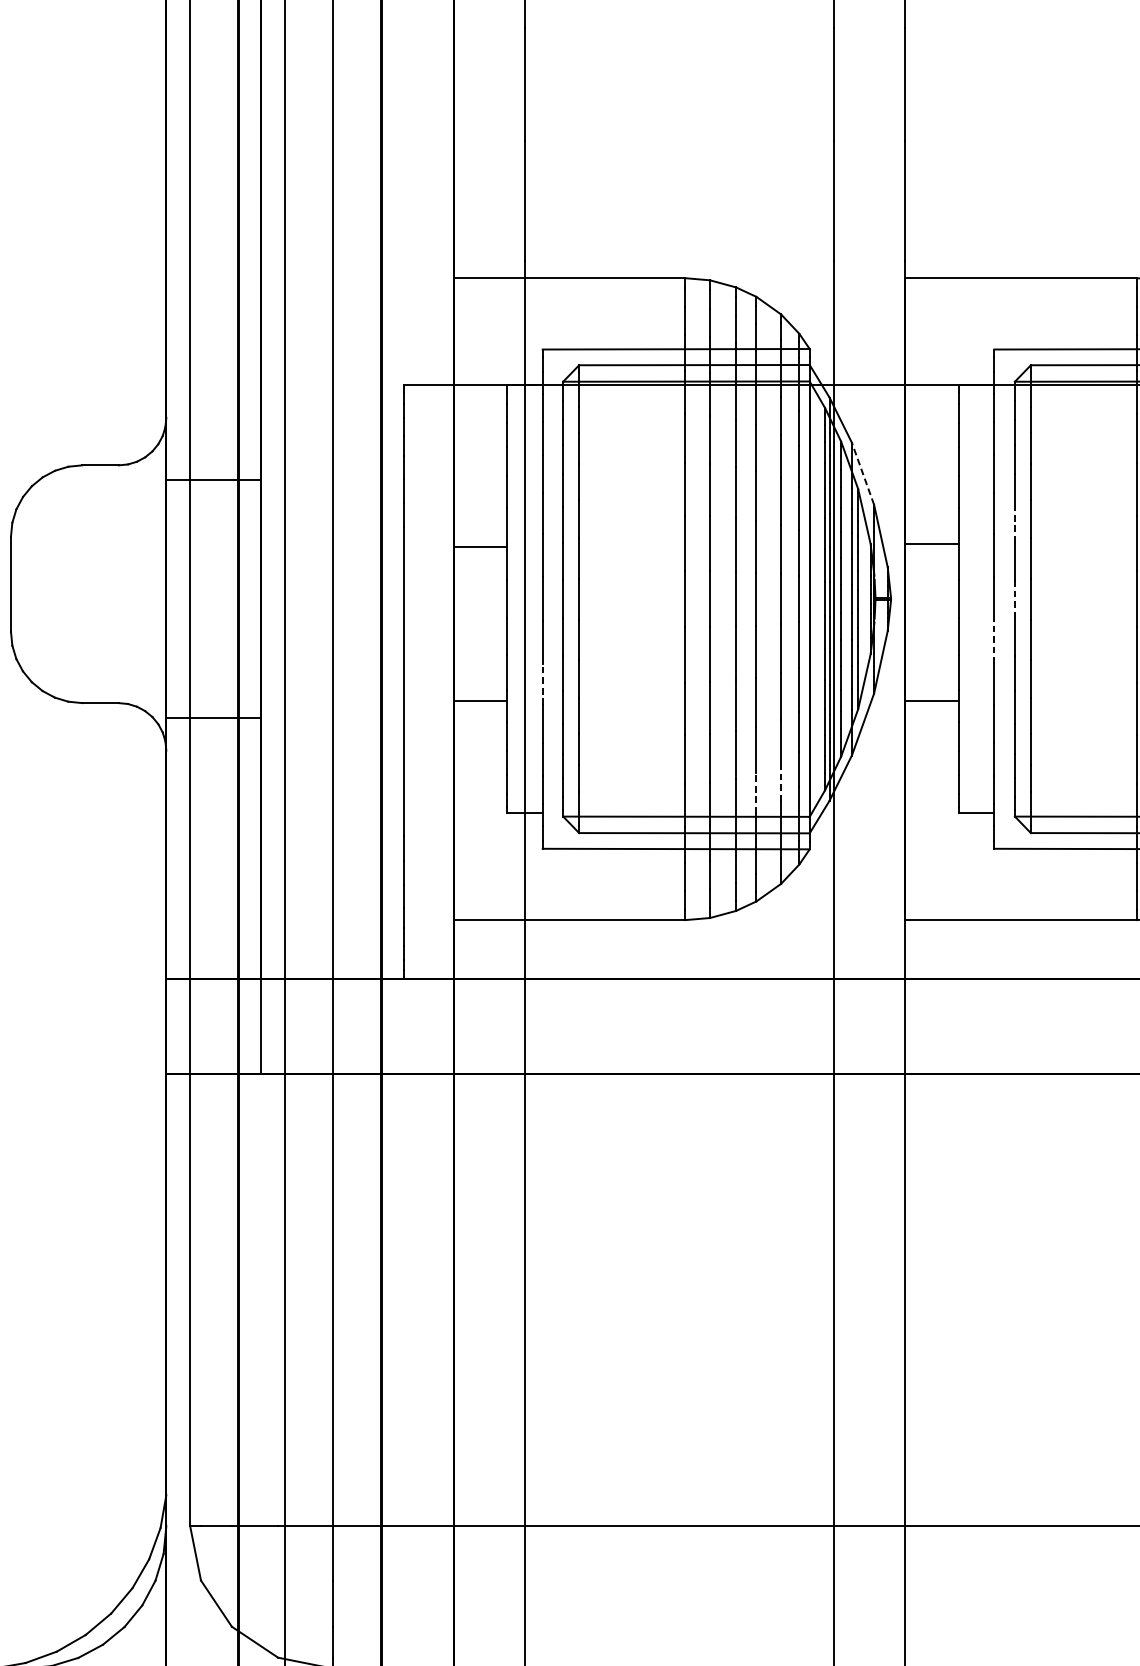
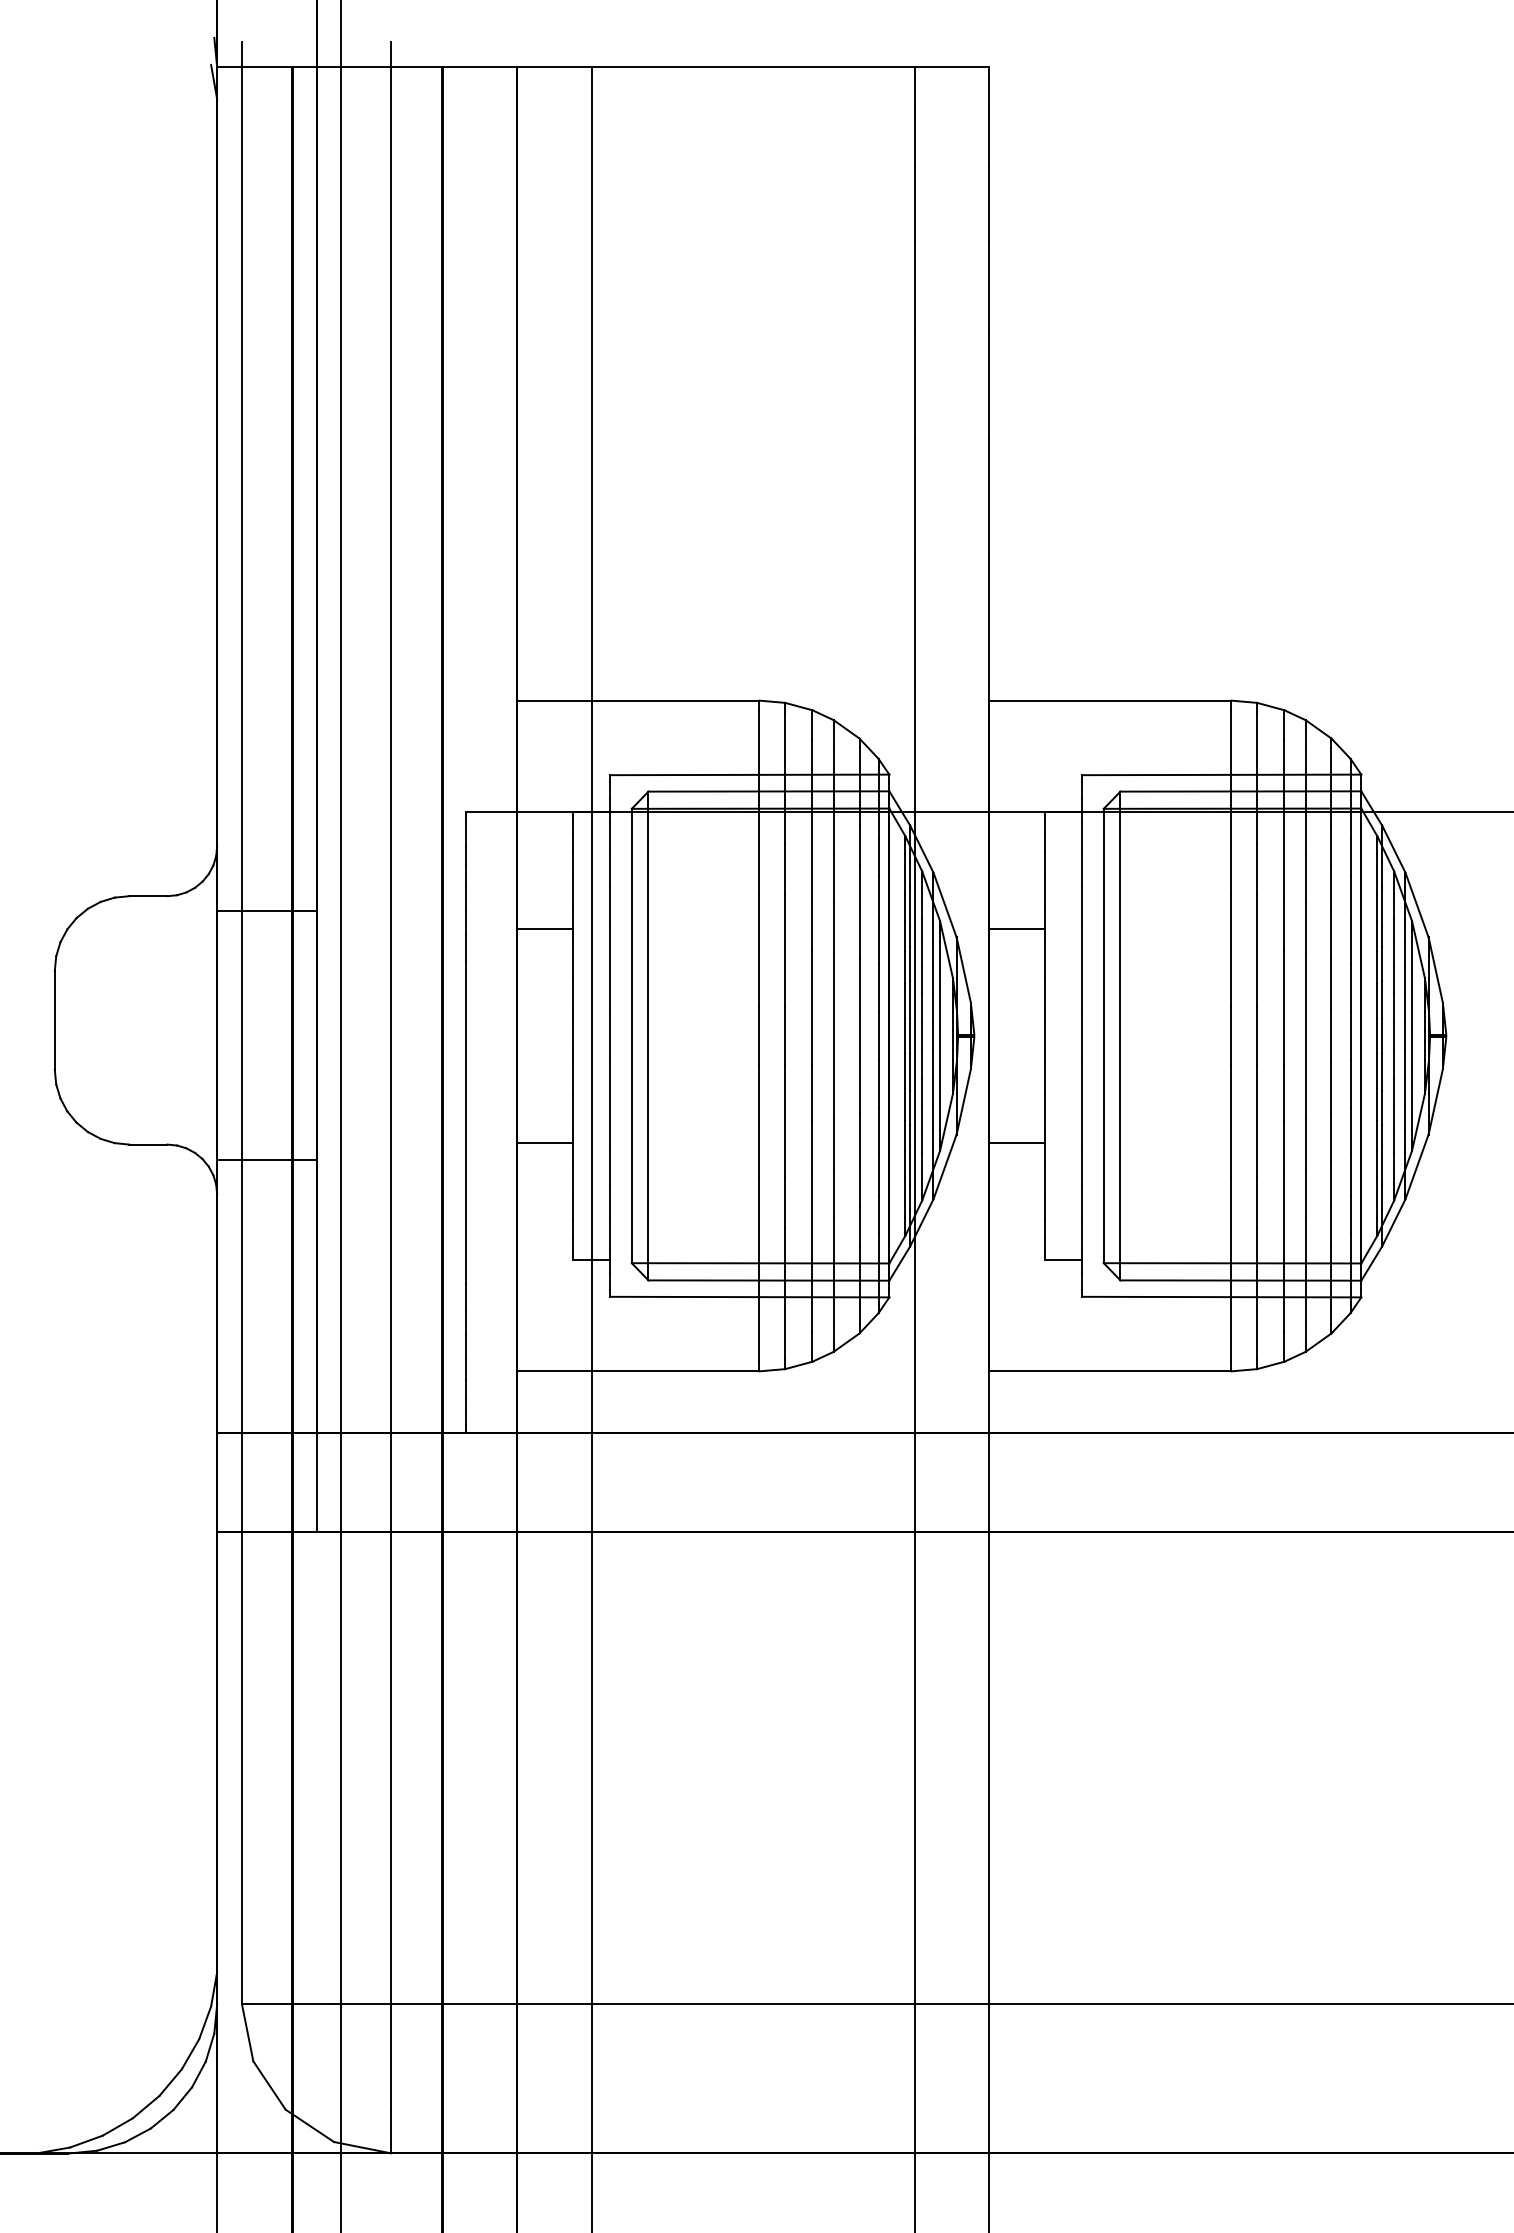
line: (862, 473) -> (944, 904), dashed -> solid
line: (1014, 524) -> (1103, 958), dashed -> solid
line: (932, 544) -> (1017, 929), moved
line: (480, 546) -> (545, 929), moved
line: (1014, 599) -> (1103, 1036), dashed -> solid
line: (994, 641) -> (1082, 1080), dashed -> solid
line: (542, 683) -> (610, 1124), dashed -> solid
line: (781, 782) -> (859, 1227), dashed -> solid
line: (756, 792) -> (833, 1238), dashed -> solid

